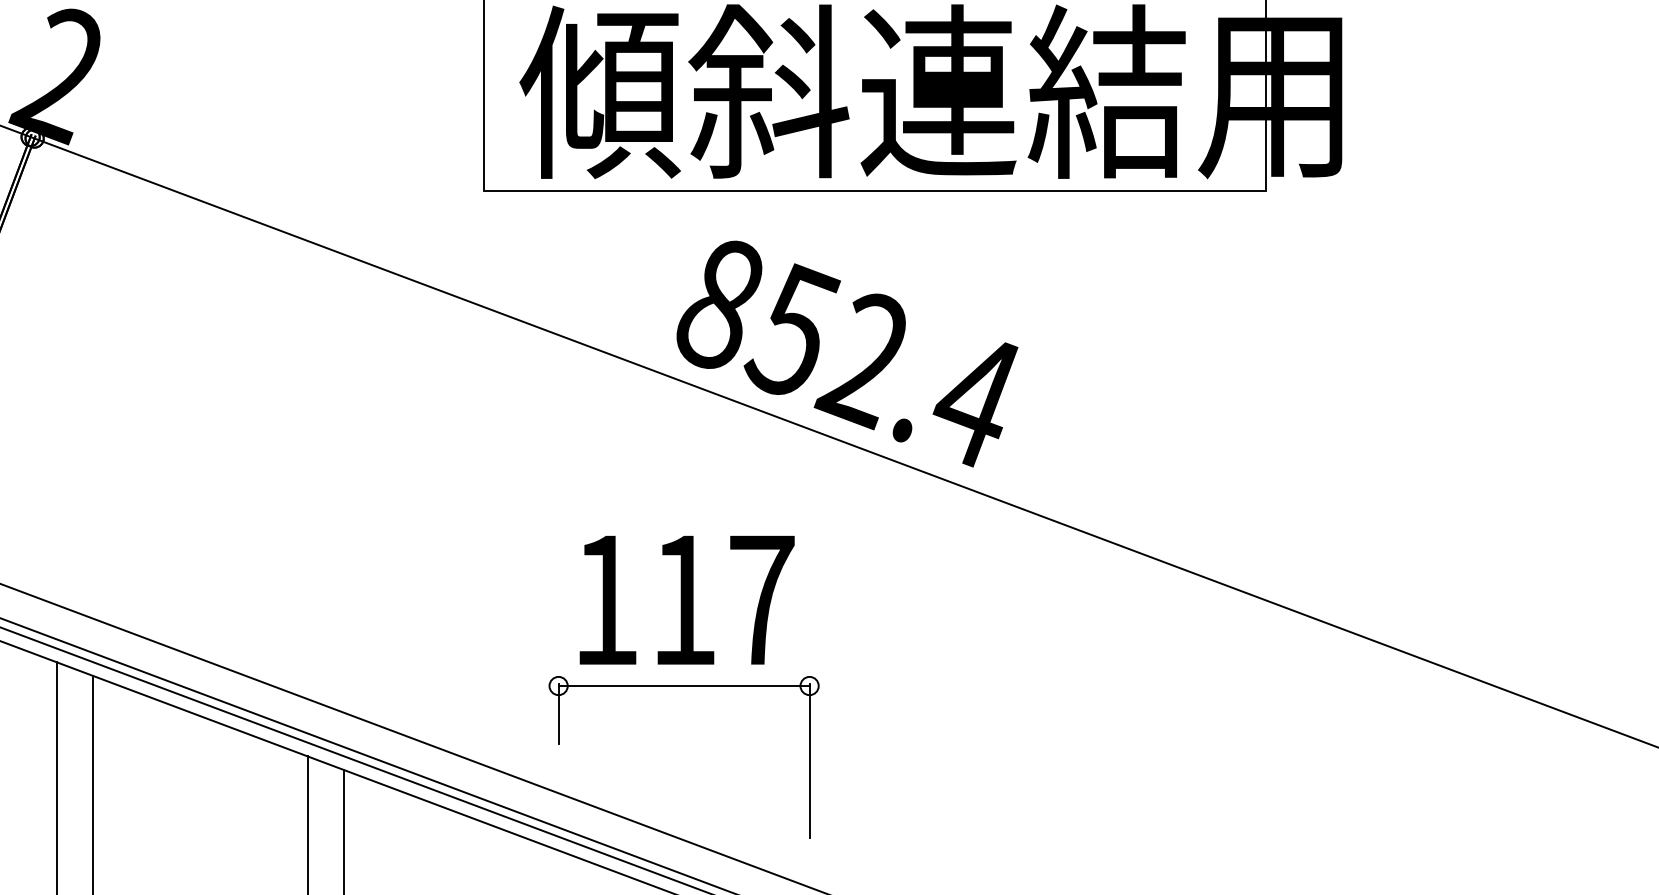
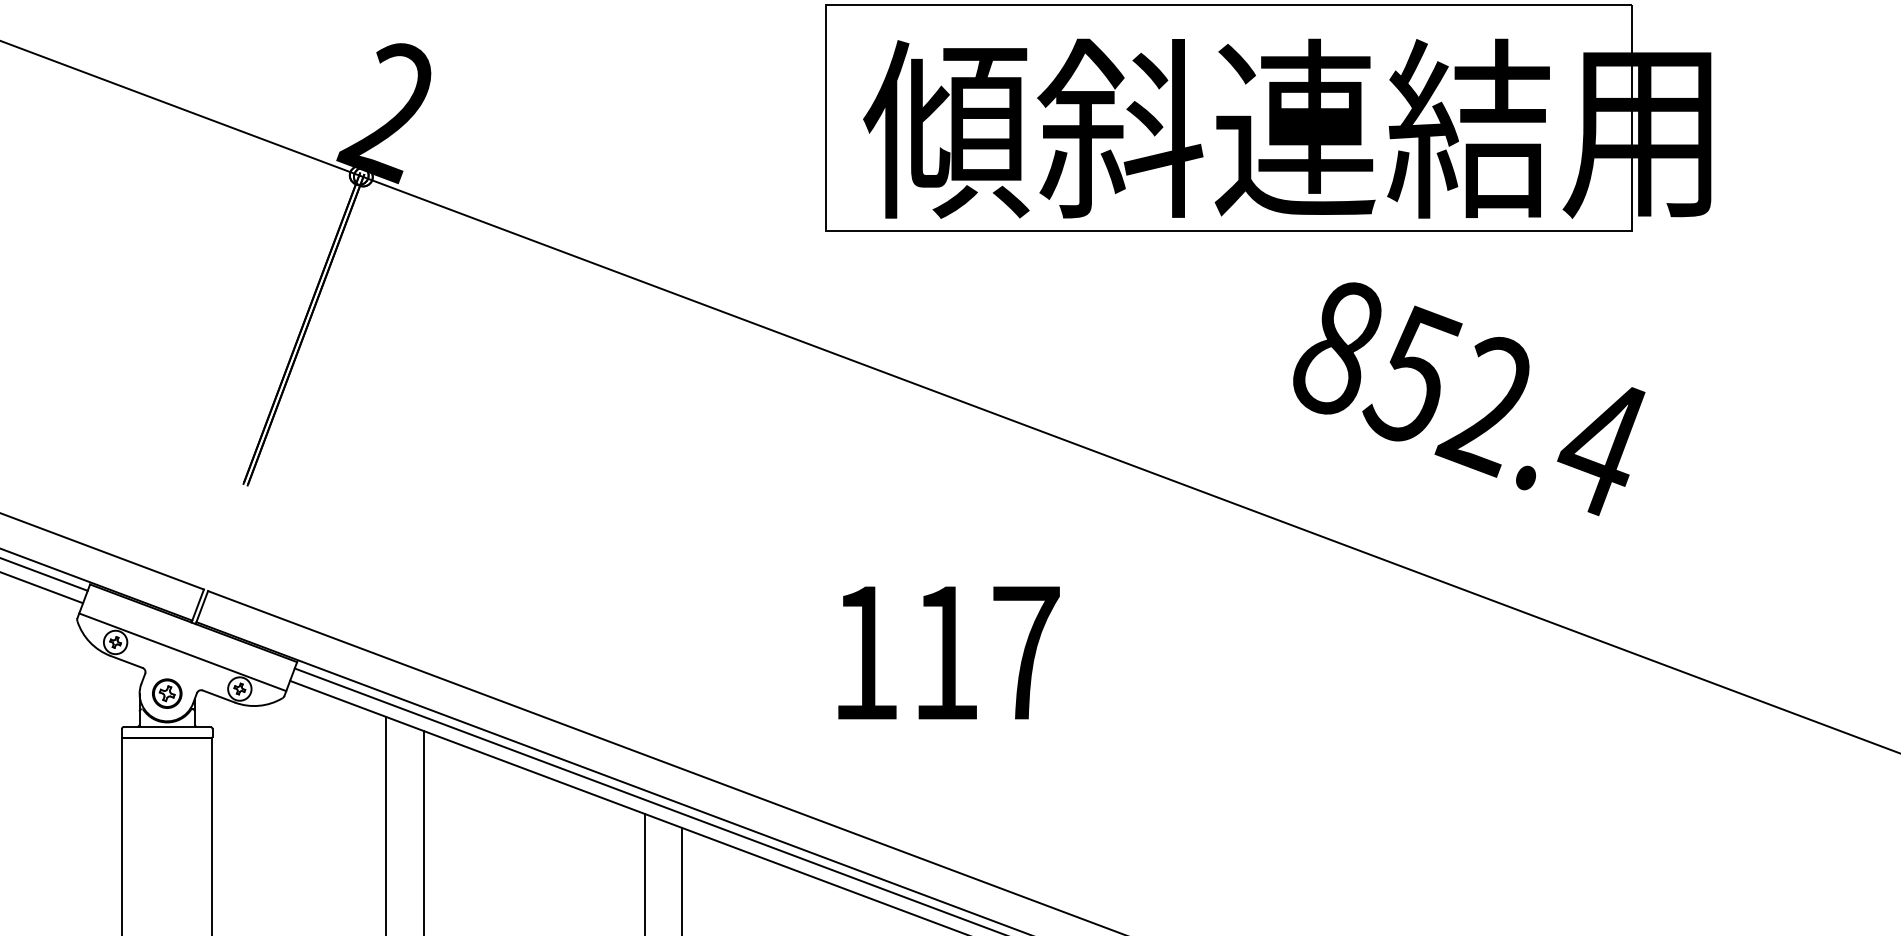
text: (847, 354) -> (1469, 399), moved
text: (686, 599) -> (948, 652), moved
part: (683, 686) -> (1032, 741), removed

